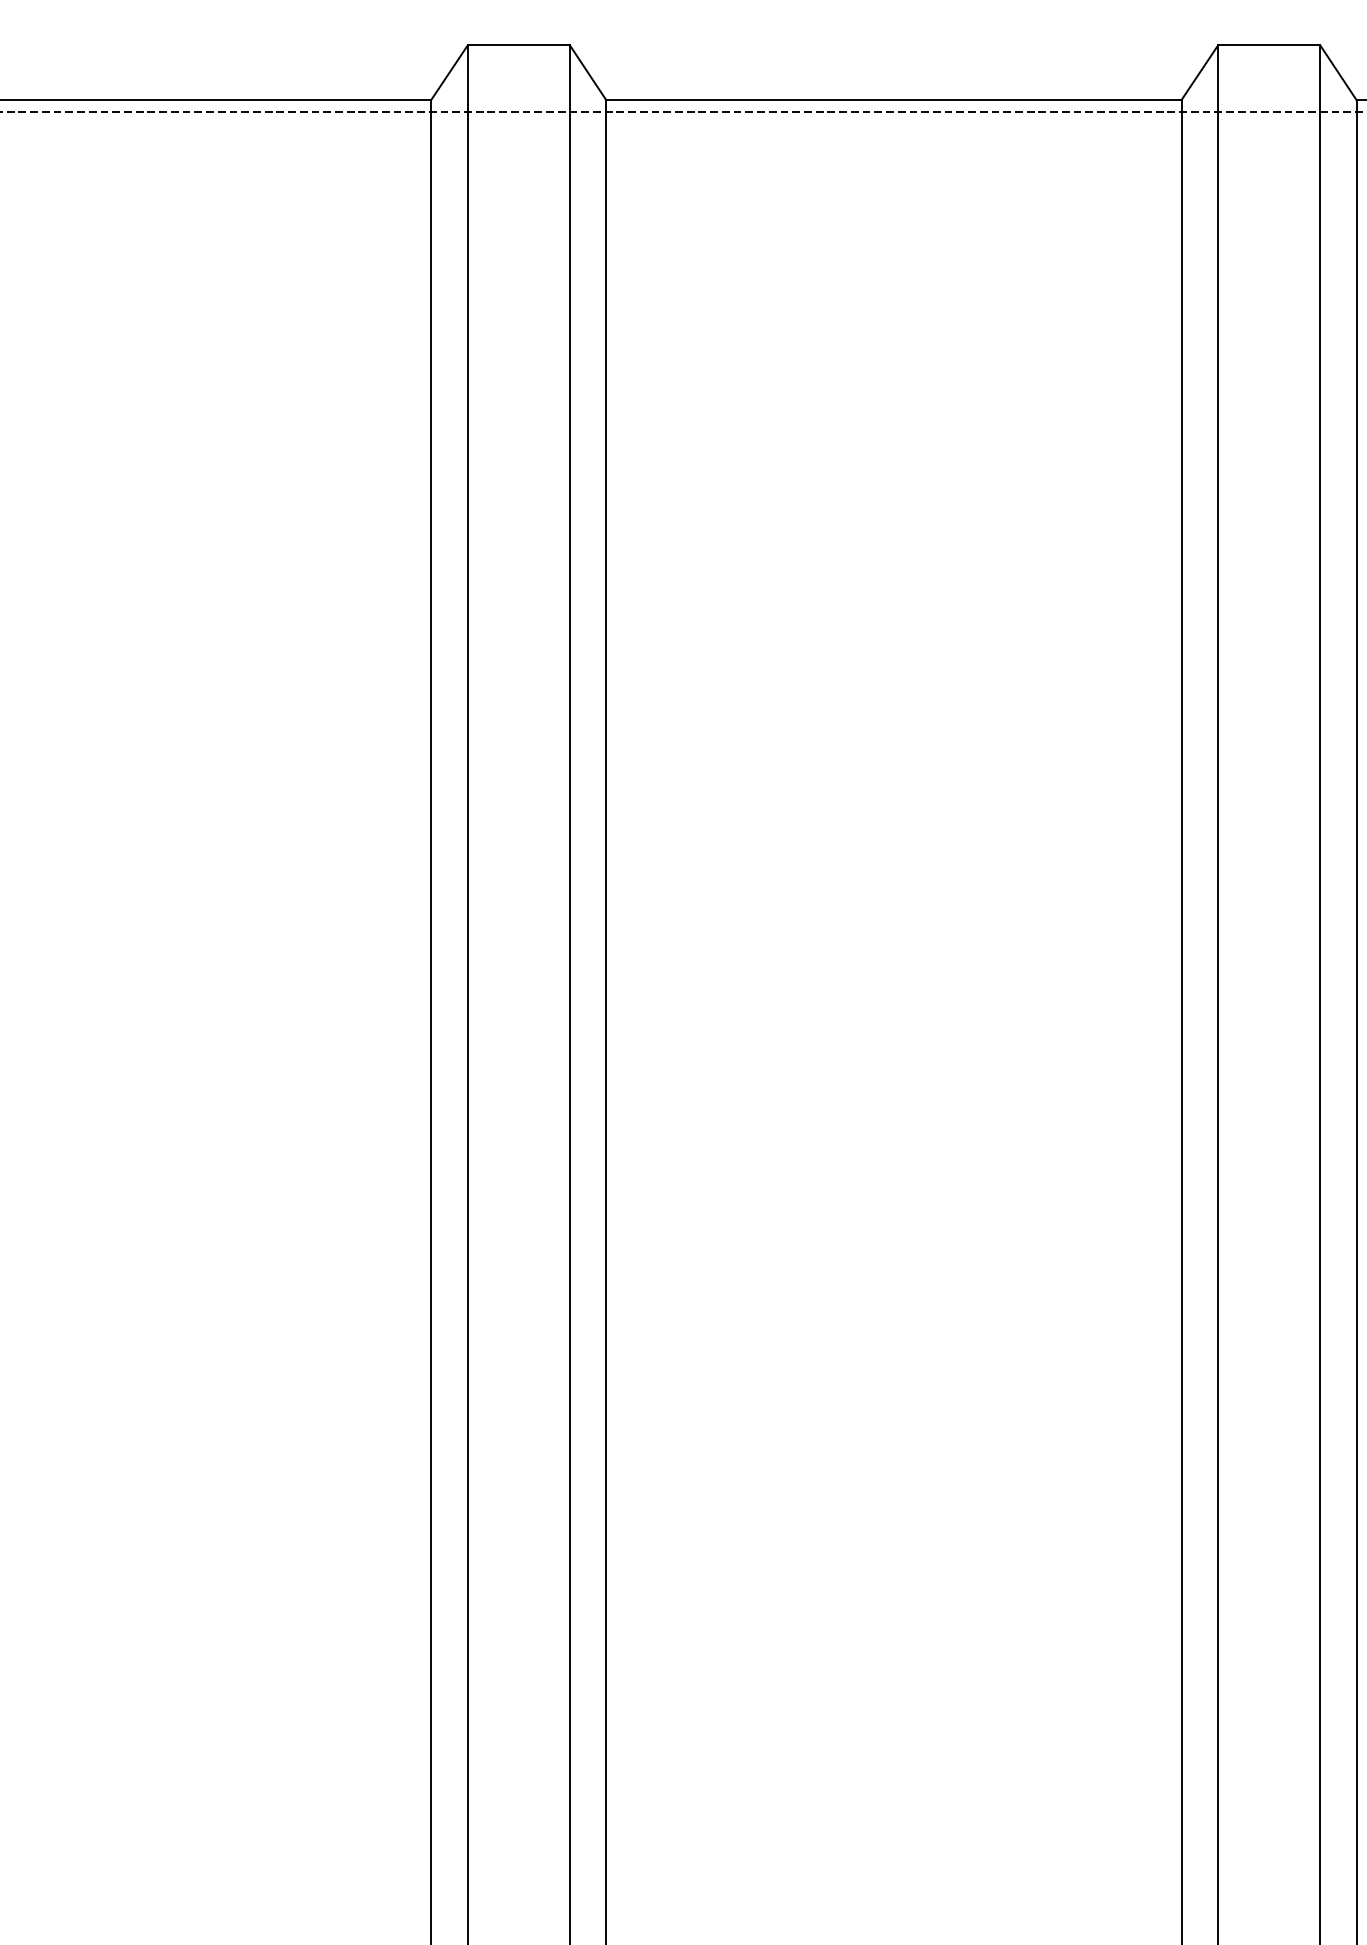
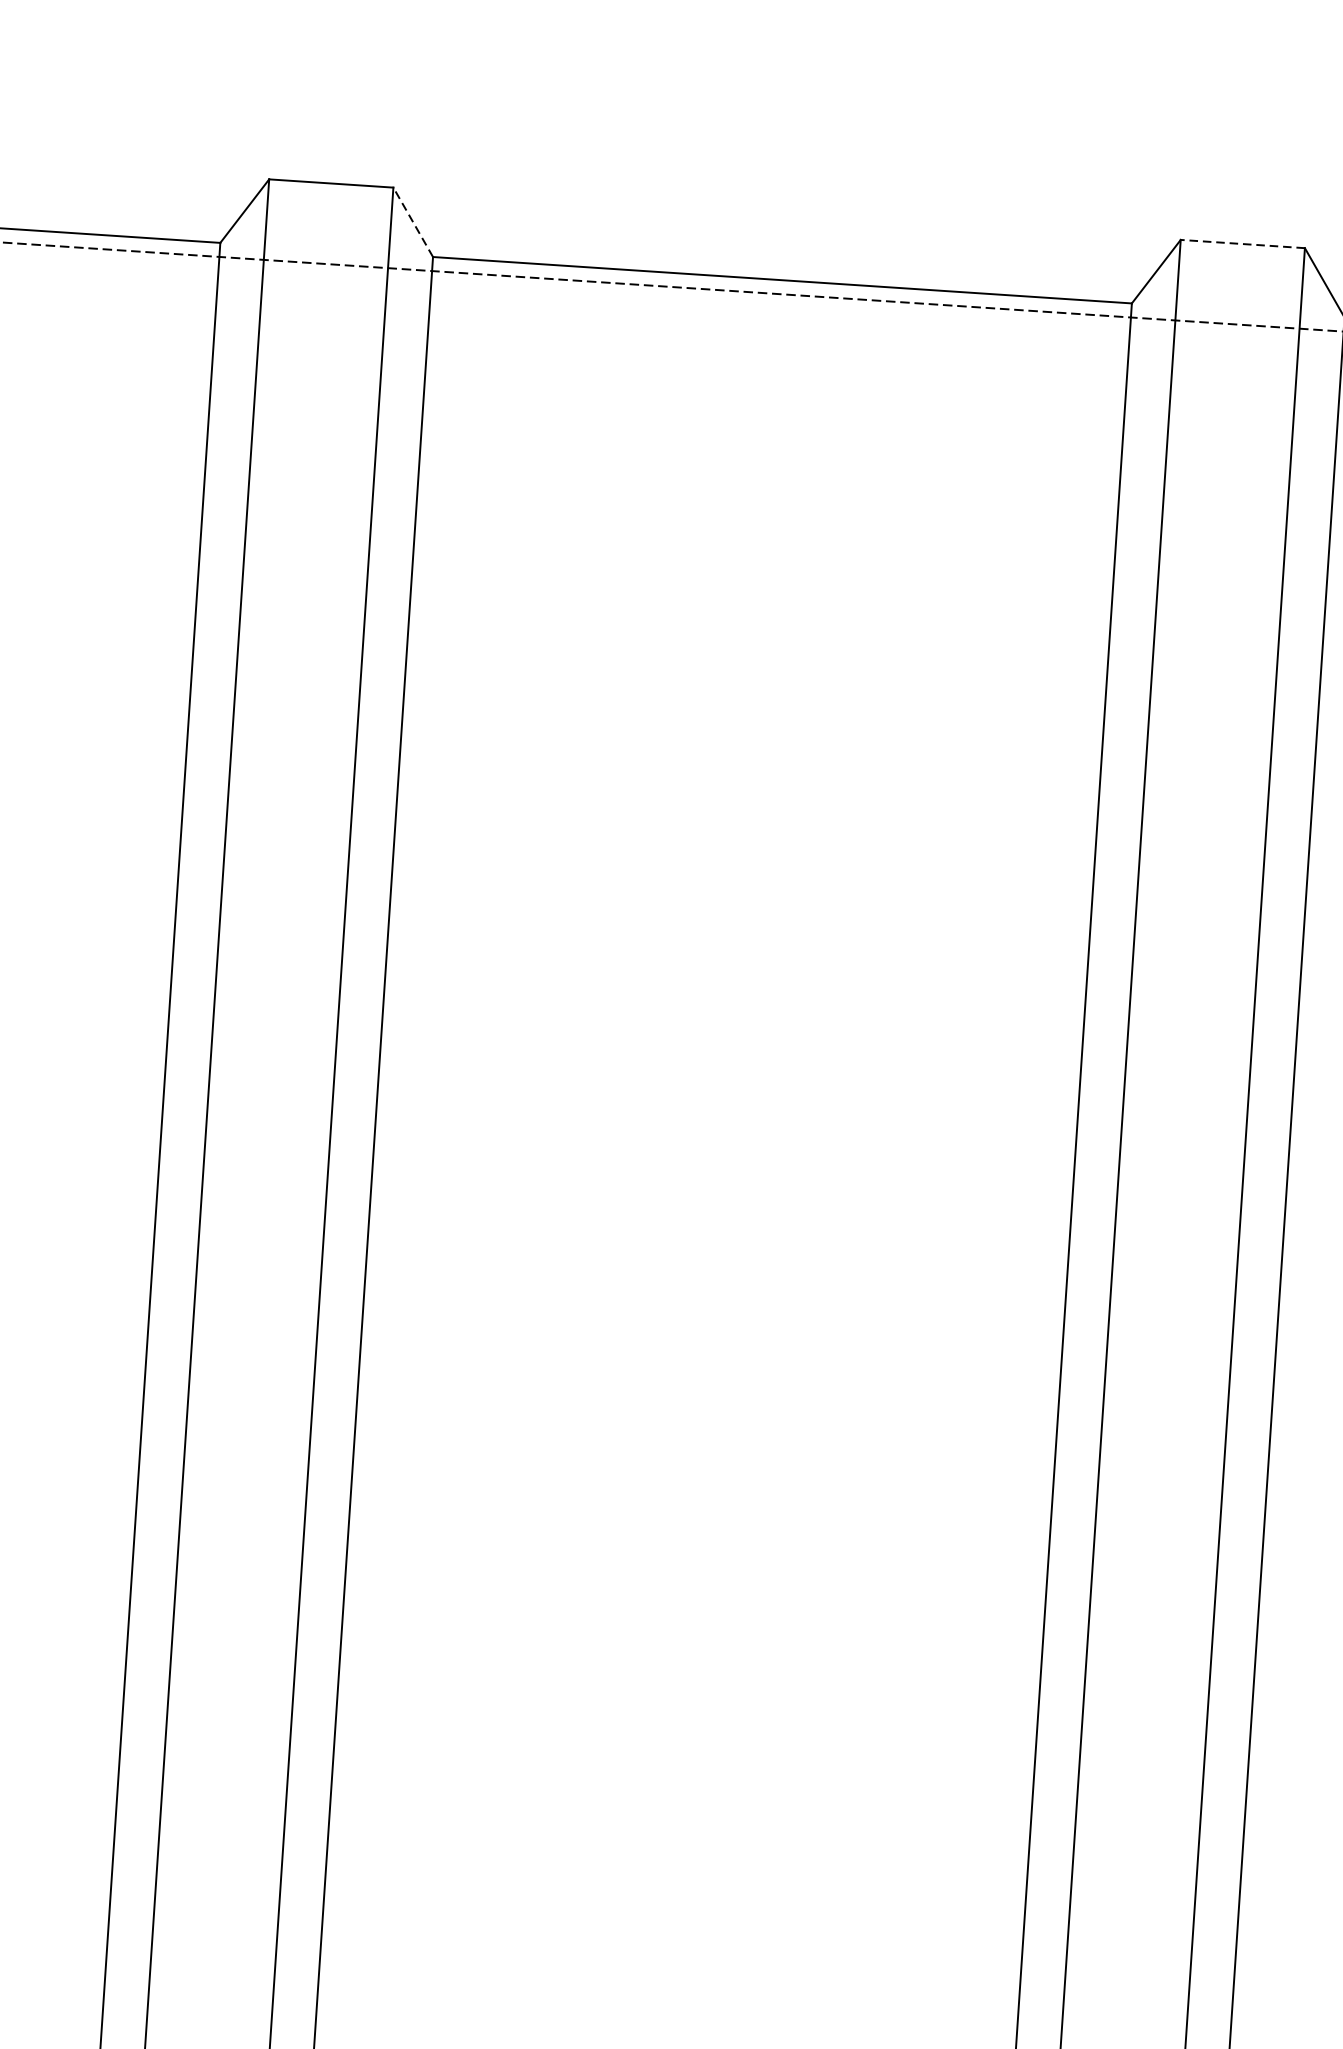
line: (1268, 45) -> (1241, 244), solid -> dashed
line: (588, 72) -> (413, 222), solid -> dashed

